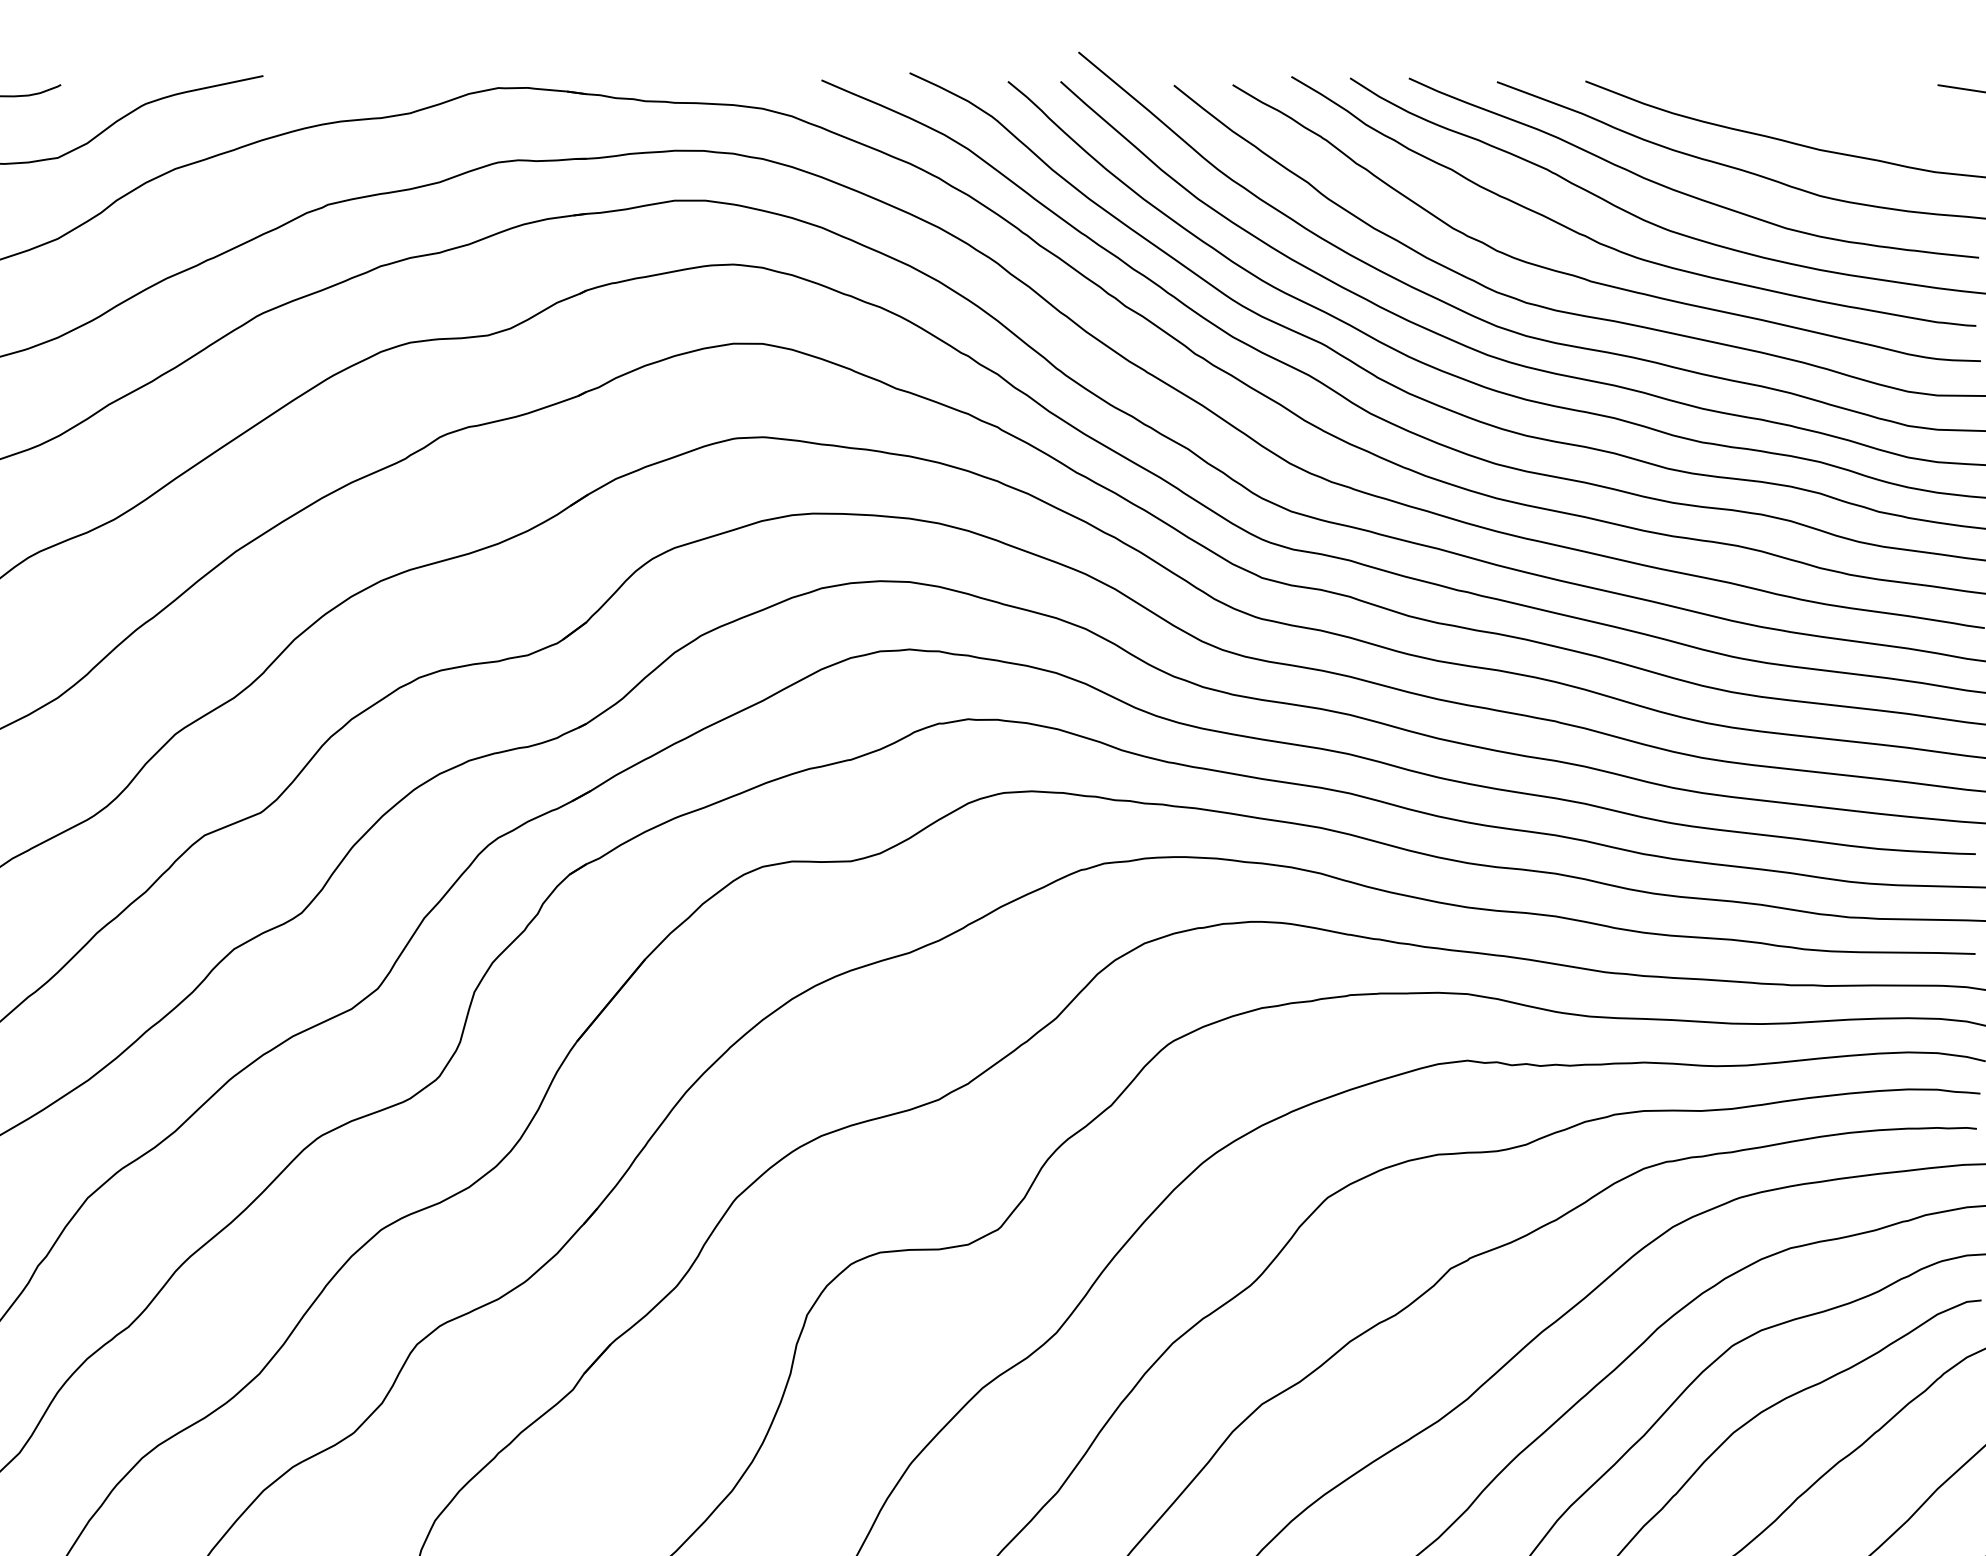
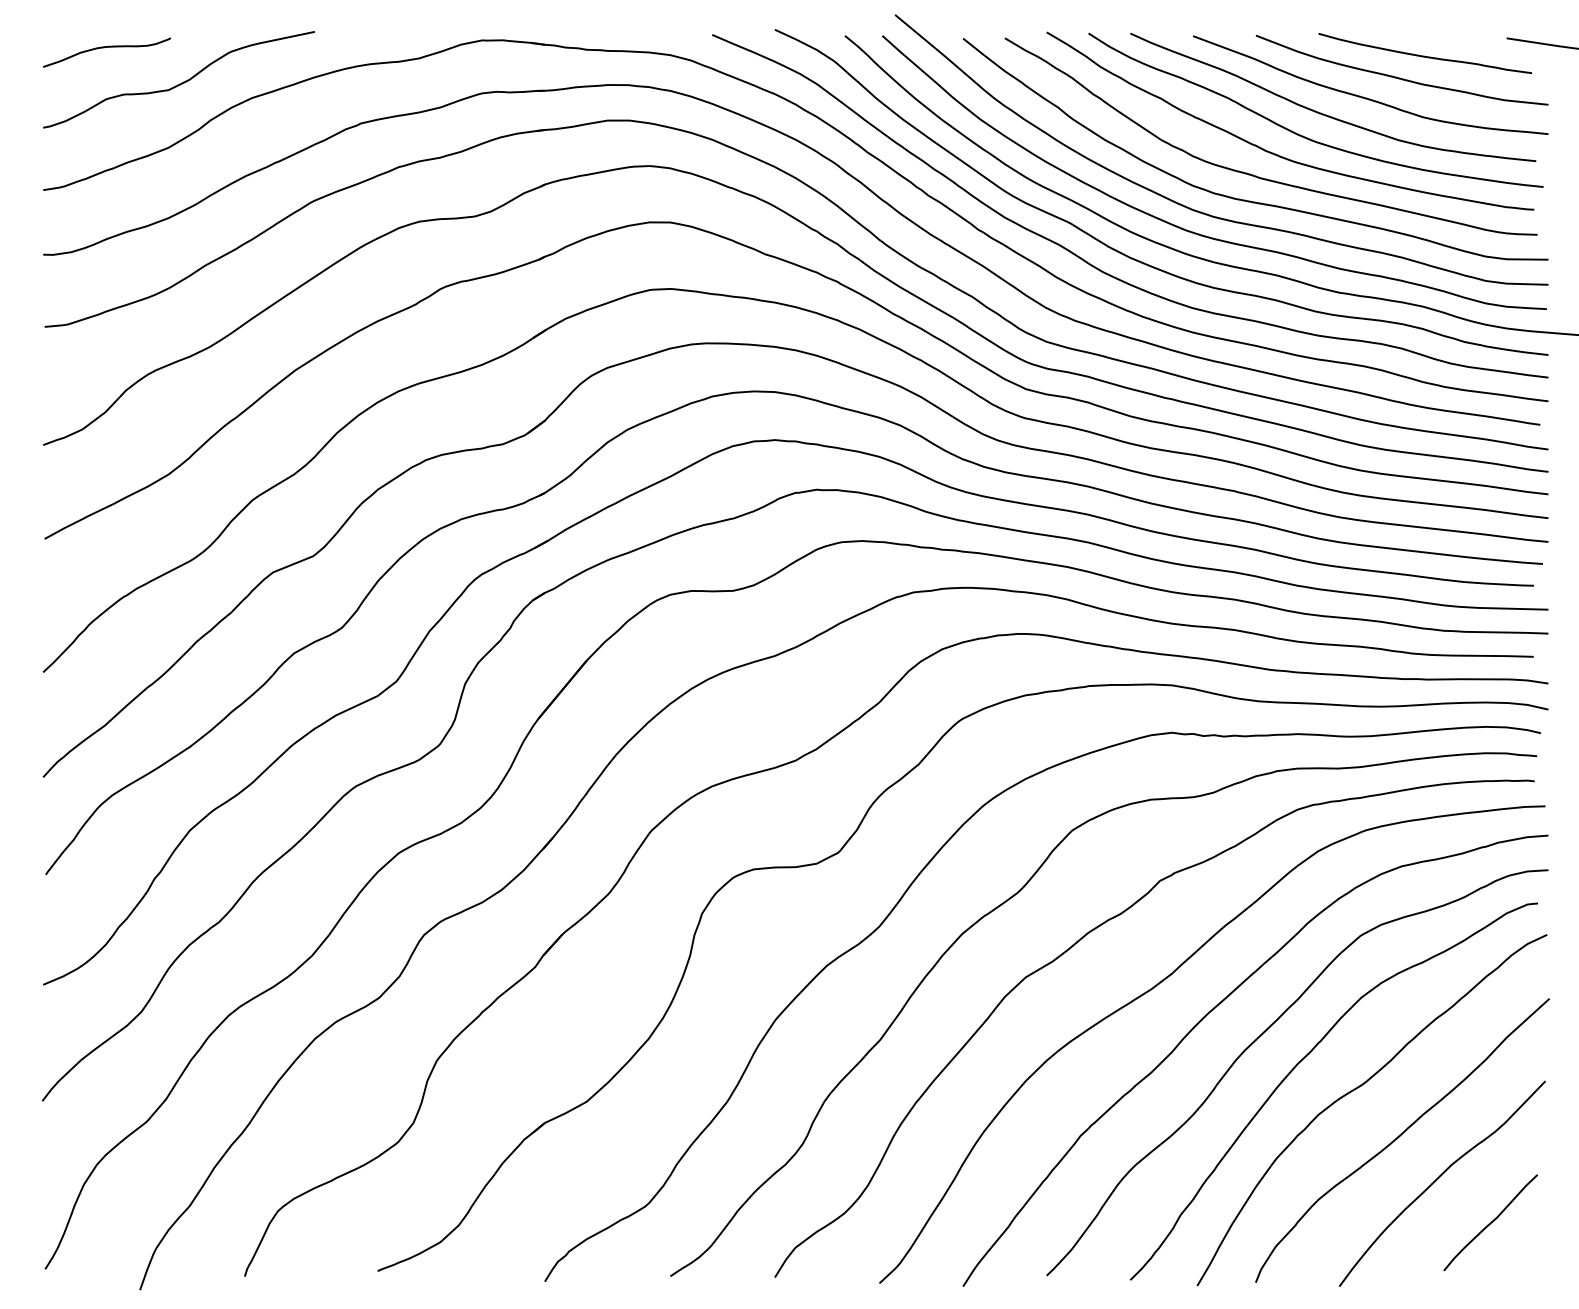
curve: (1822, 109) -> (1424, 55), added

